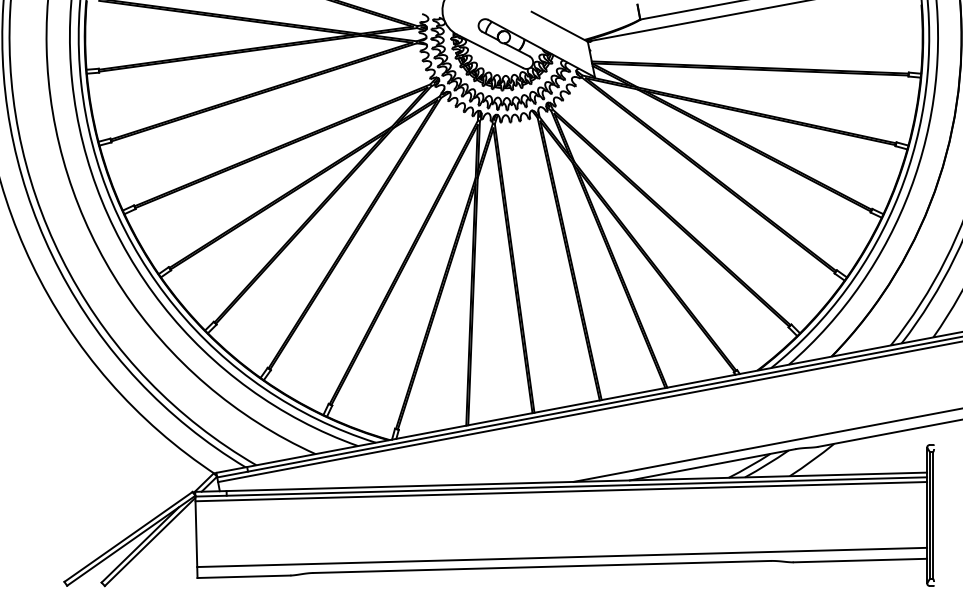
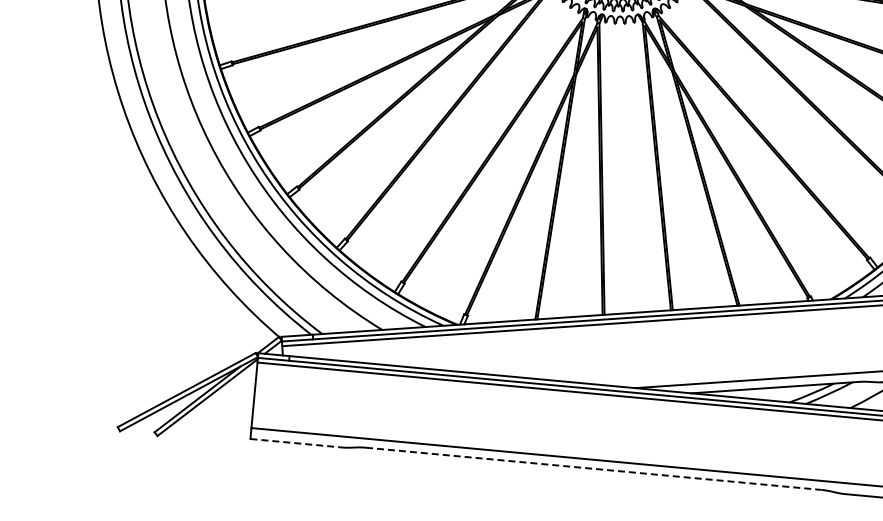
line: (541, 566) -> (593, 468), solid -> dashed
line: (244, 576) -> (297, 443), solid -> dashed

